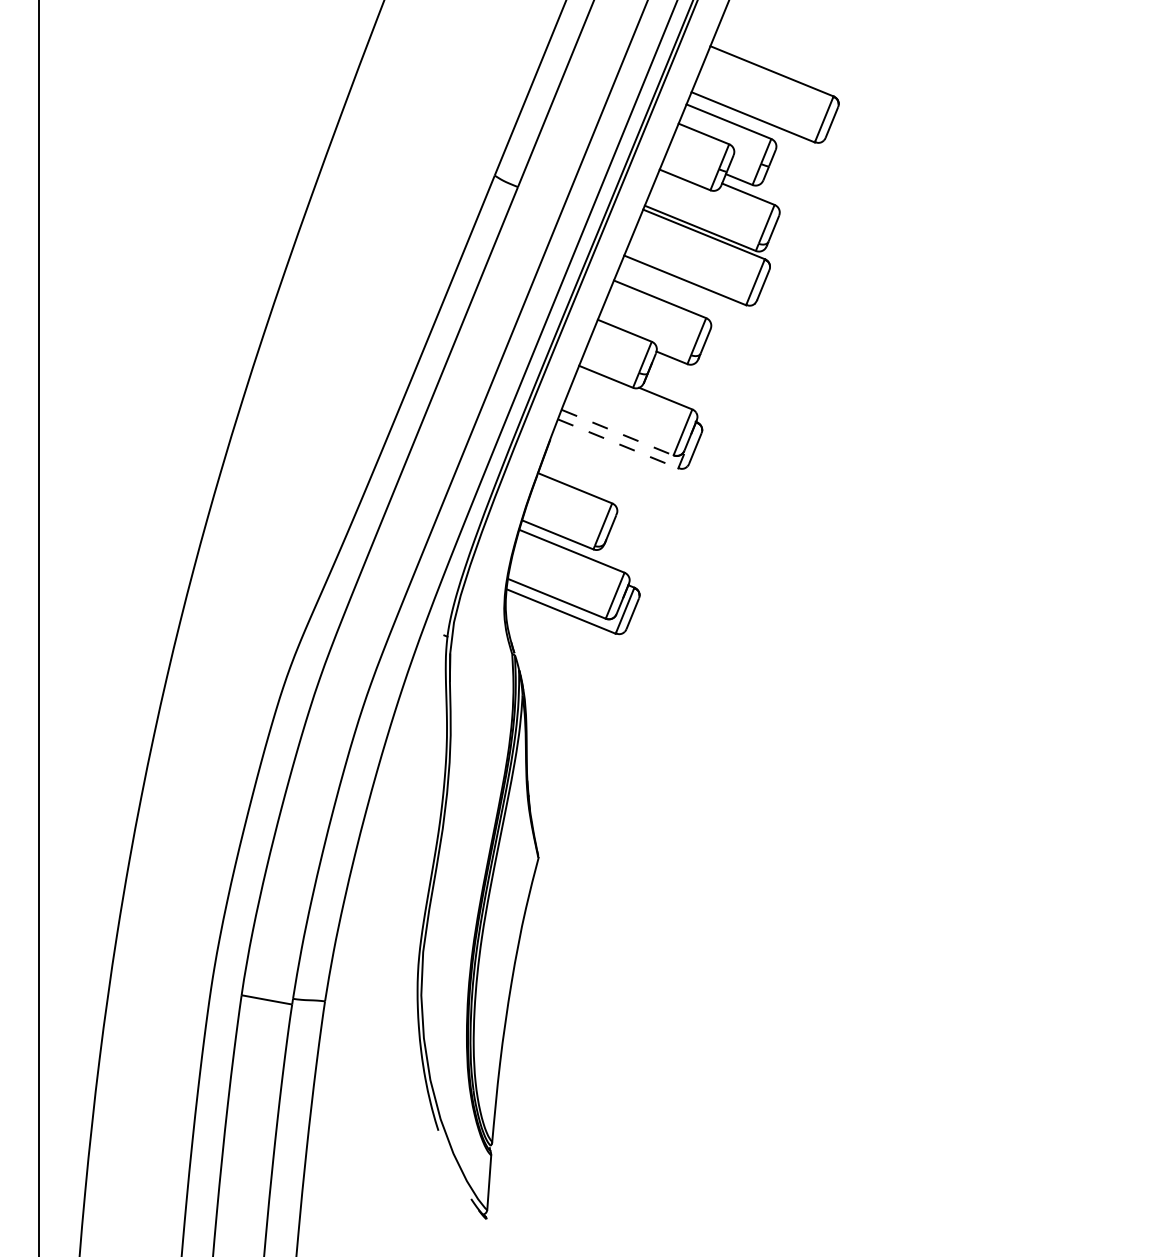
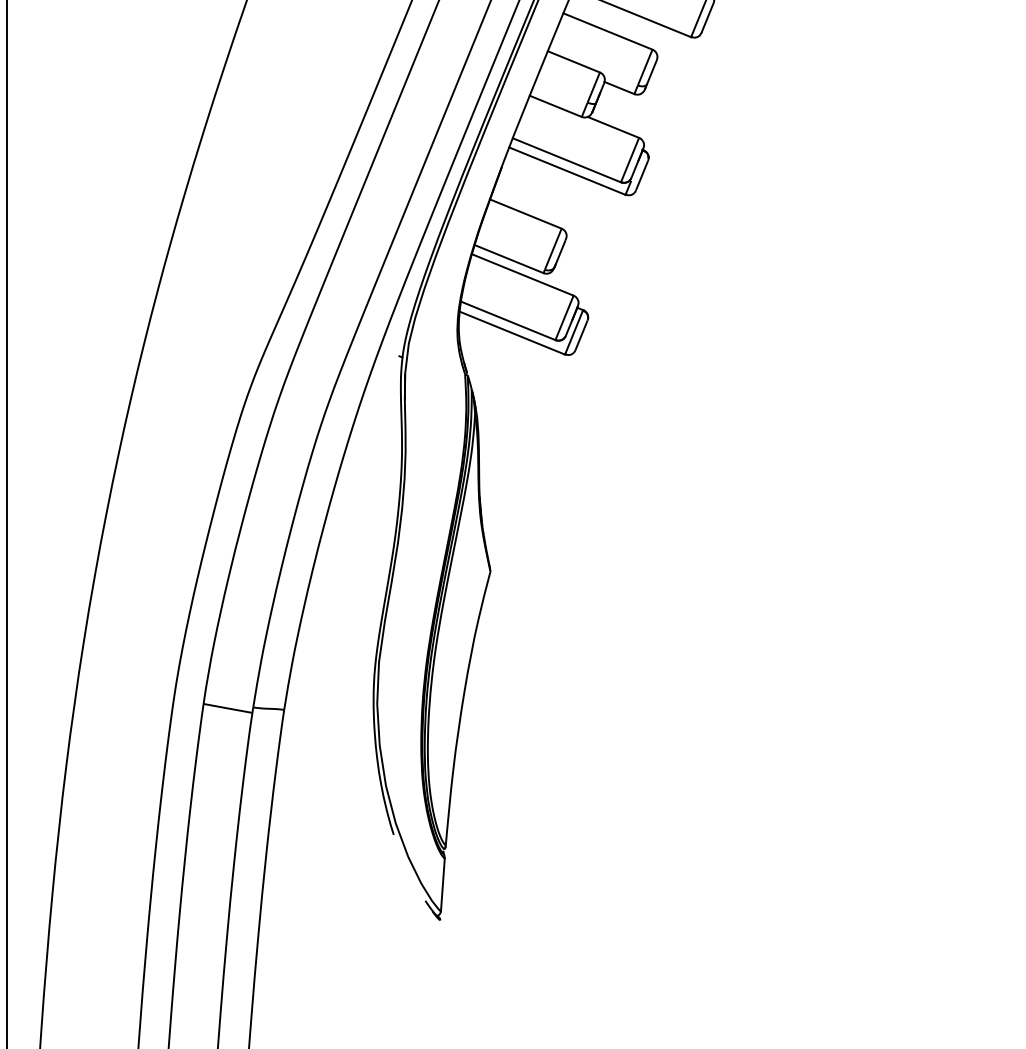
line: (618, 432) -> (567, 160), dashed -> solid
line: (618, 443) -> (567, 170), dashed -> solid

